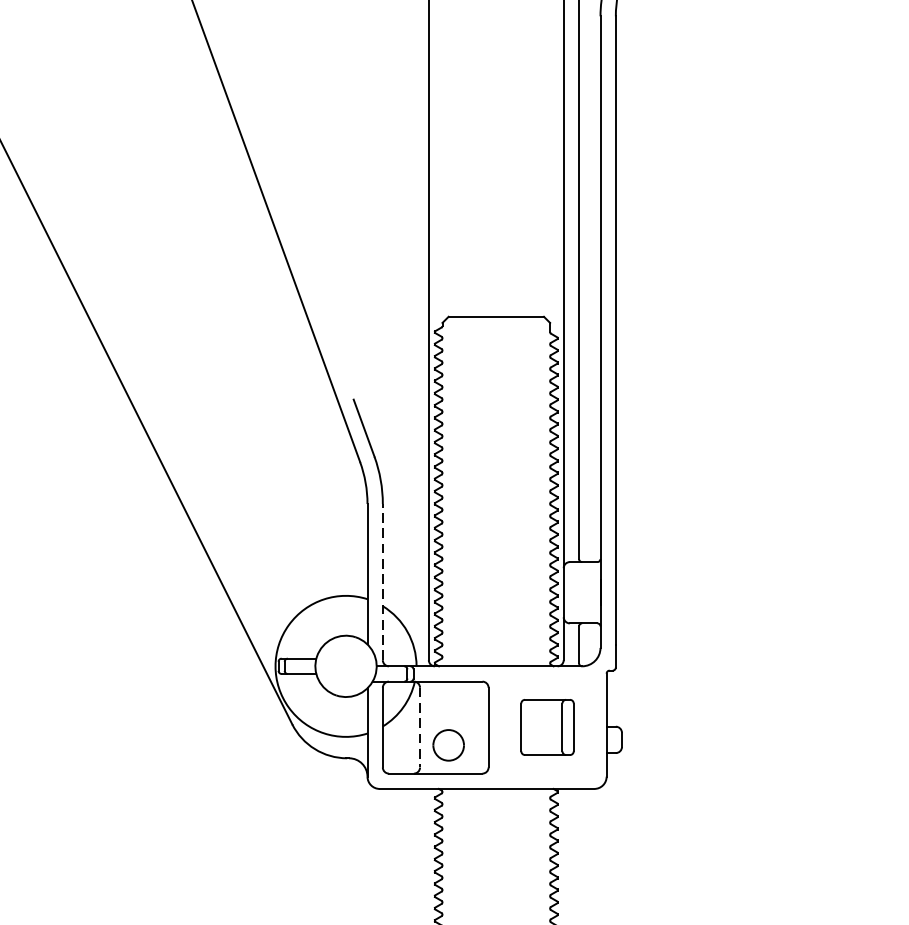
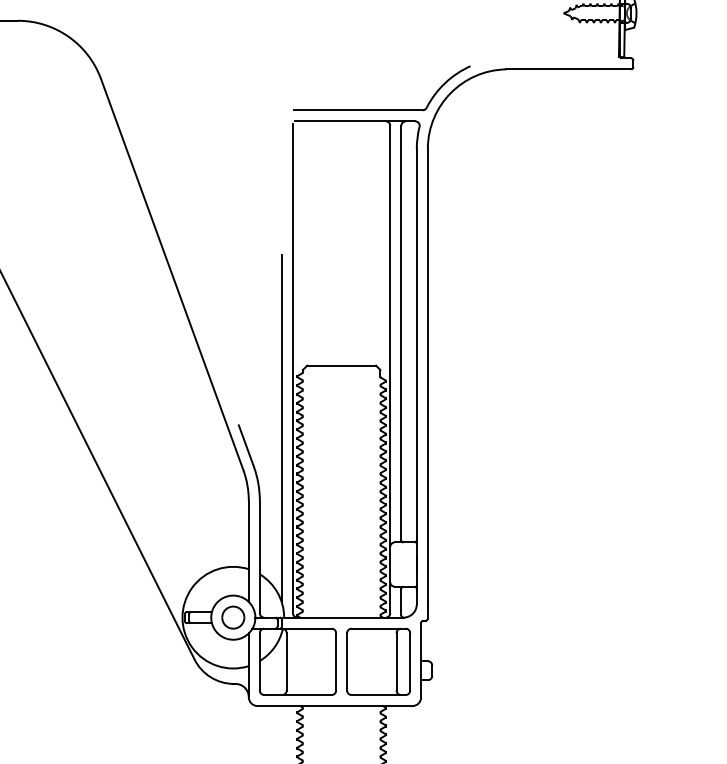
line: (412, 404) -> (281, 428), added
line: (382, 581) -> (259, 556), dashed -> solid
line: (419, 727) -> (286, 661), dashed -> solid
part: (547, 727) -> (378, 661), size x1.67
part: (448, 745) -> (233, 617), moved

